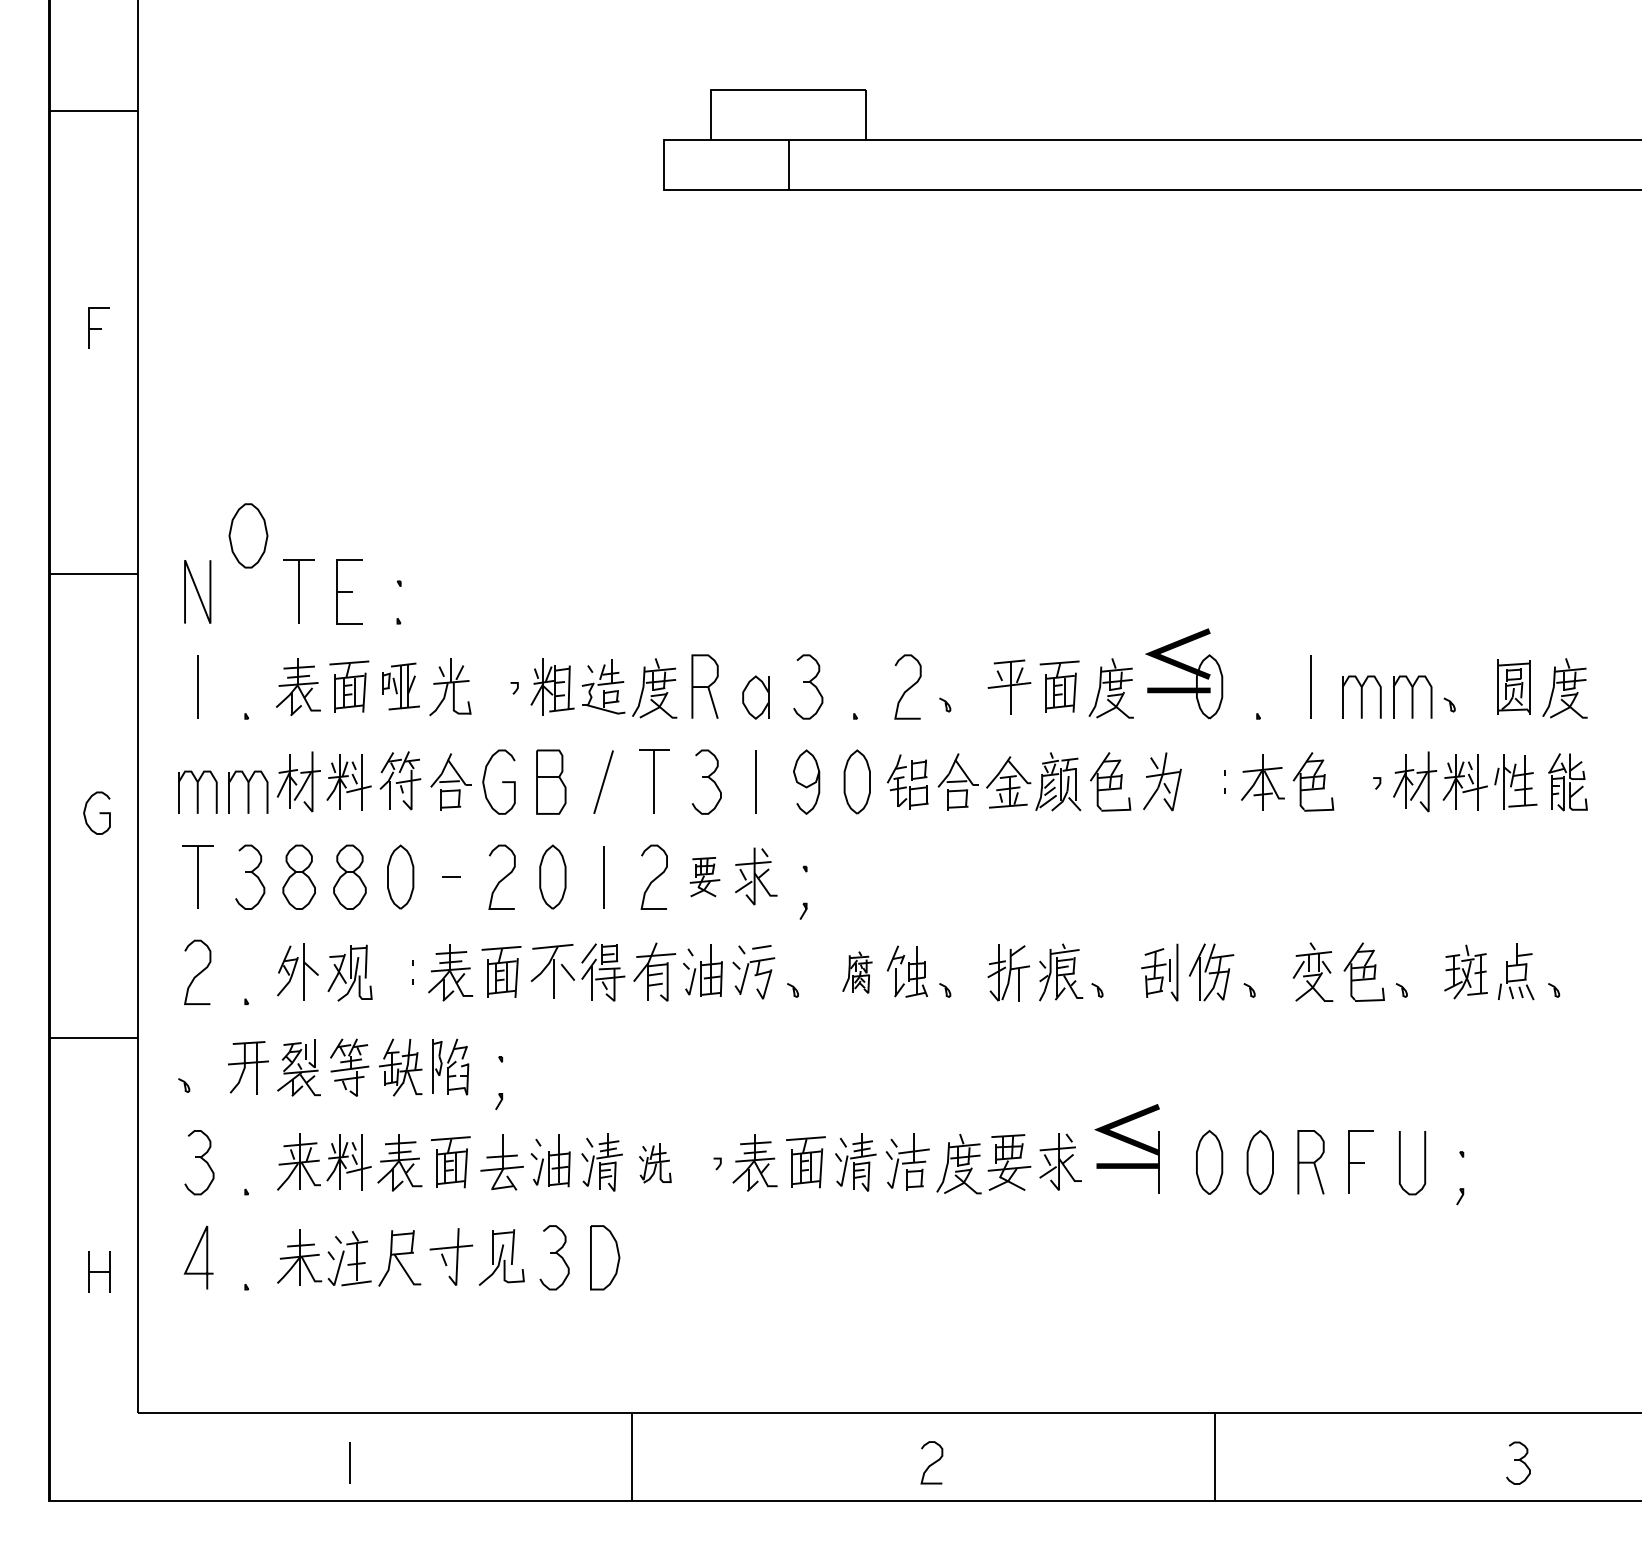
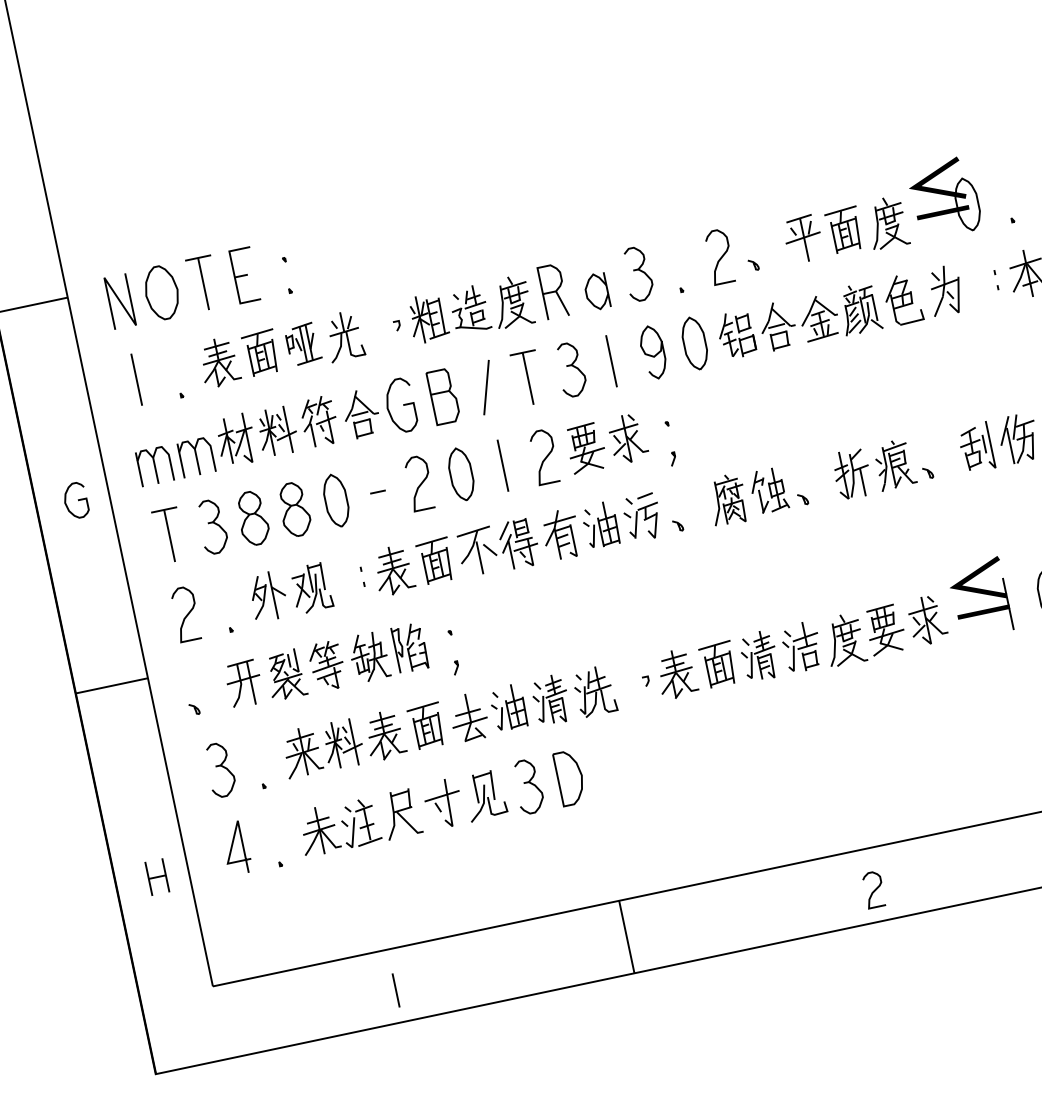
part: (248, 535) -> (161, 292), moved
part: (704, 876) -> (585, 447), size x1.43
part: (857, 972) -> (727, 499), size x1.43
part: (655, 1162) -> (594, 690), size x1.43

